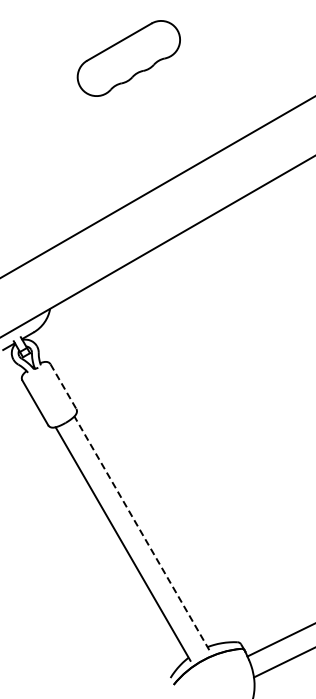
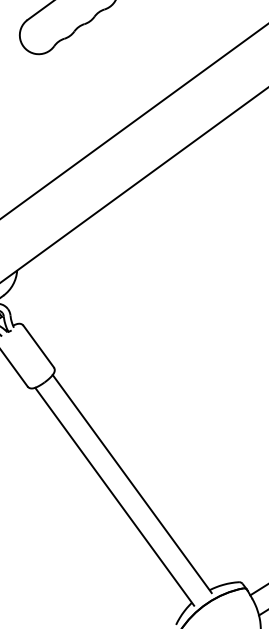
line: (63, 386) -> (38, 346), dashed -> solid
line: (141, 533) -> (131, 484), dashed -> solid

